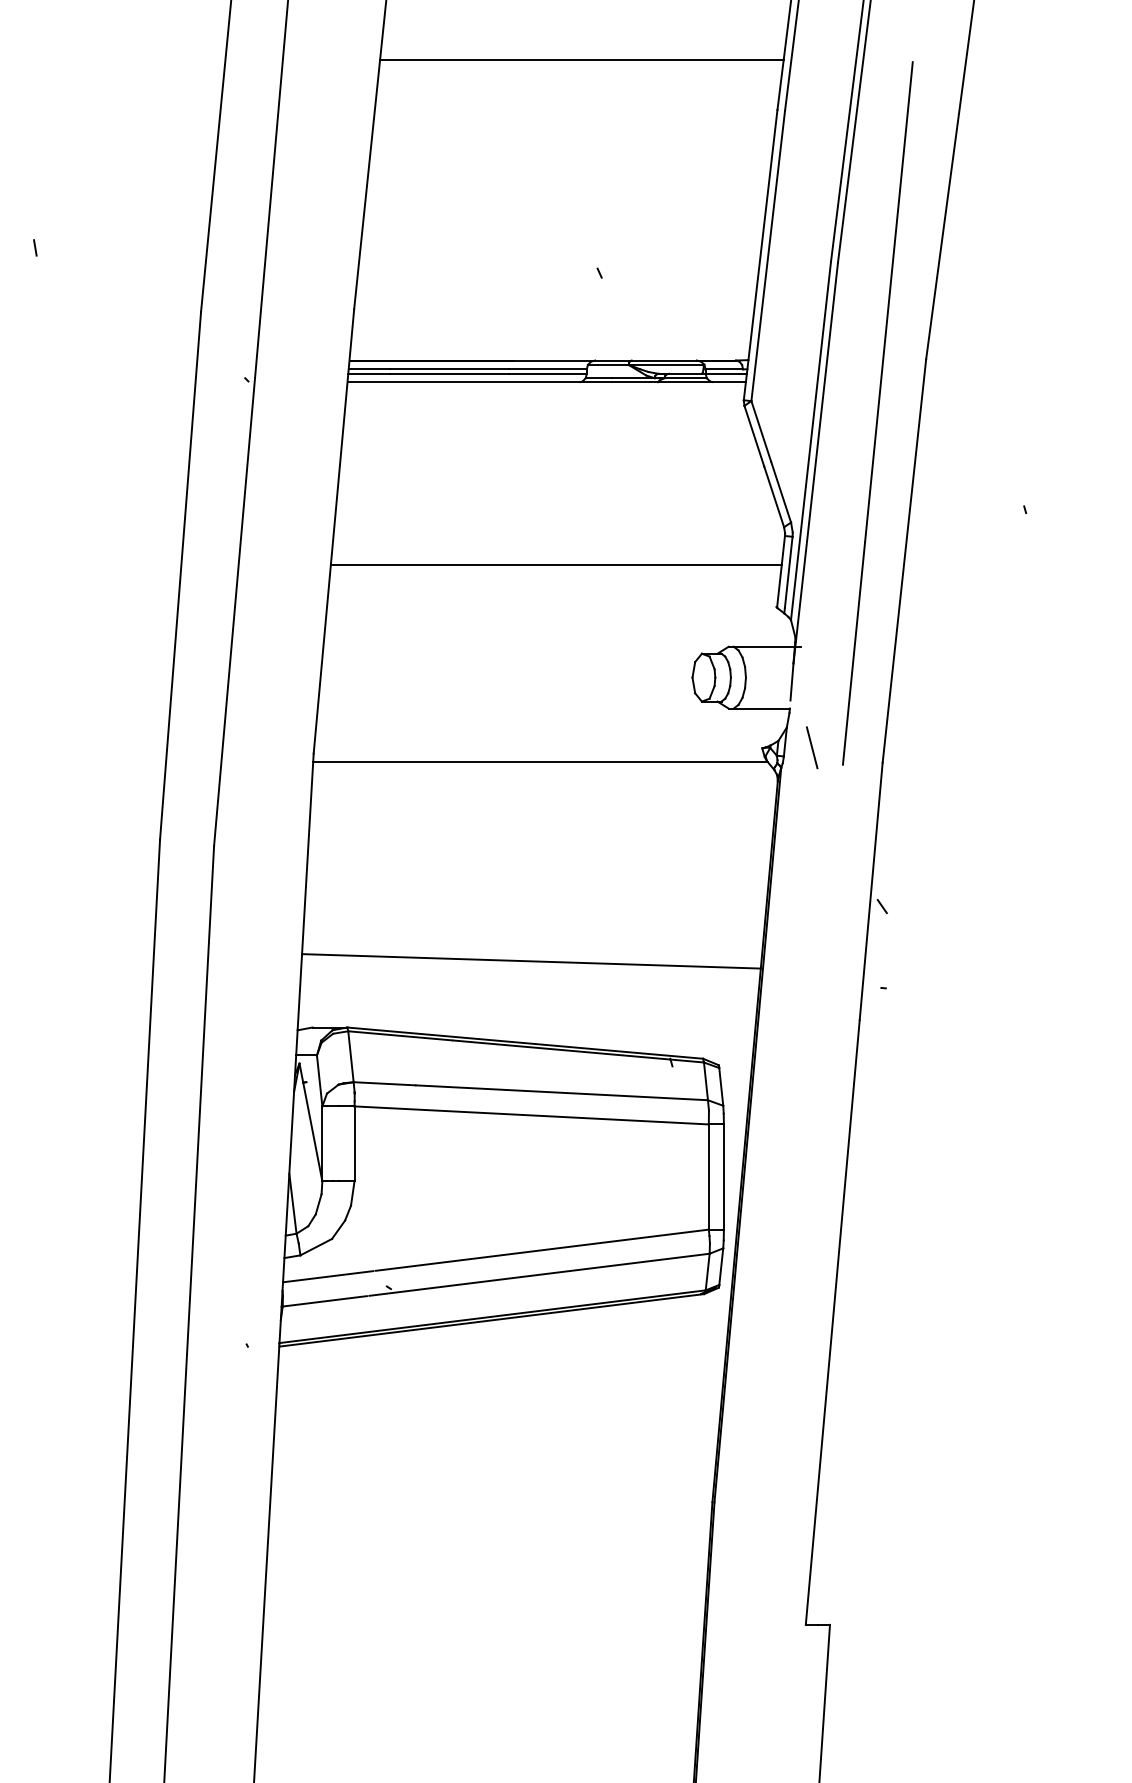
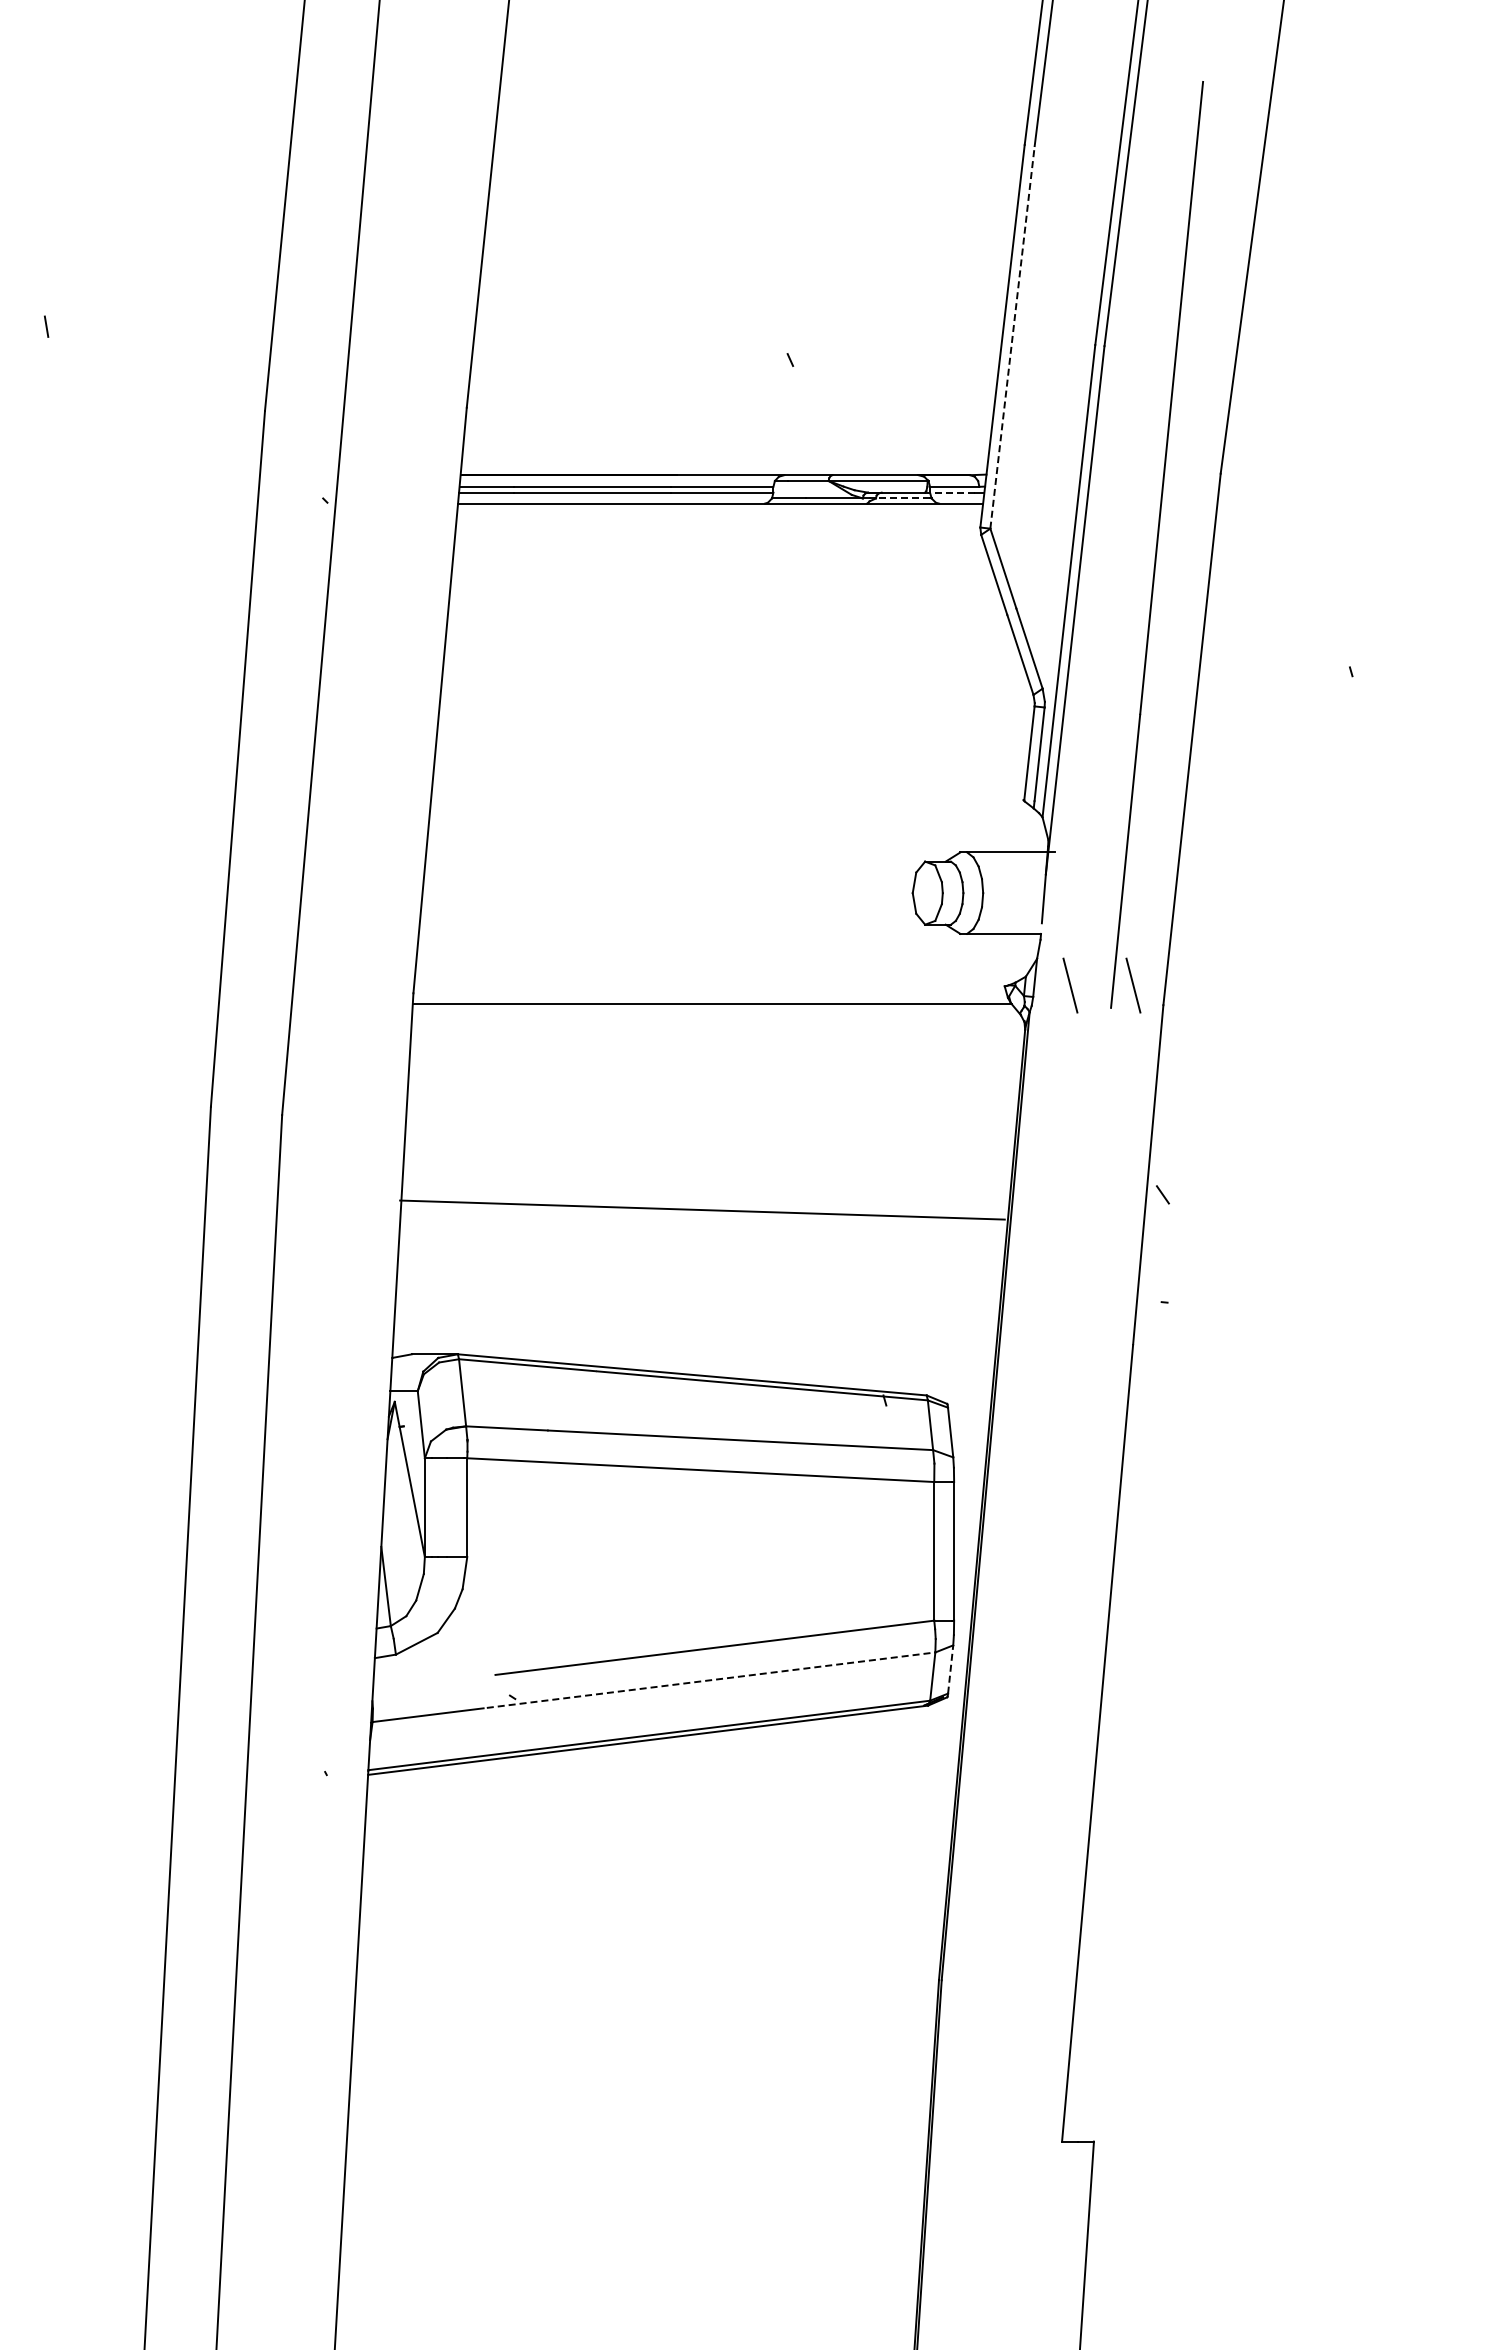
line: (581, 60) -> (766, 79), removed
line: (768, 256) -> (1012, 337), solid -> dashed
line: (721, 373) -> (951, 492), solid -> dashed
line: (684, 378) -> (902, 498), solid -> dashed
line: (556, 564) -> (733, 744), removed
line: (859, 747) -> (1133, 985), added
line: (531, 960) -> (702, 1209), moved
line: (721, 1266) -> (950, 1669), solid -> dashed
line: (539, 1275) -> (711, 1680), solid -> dashed
line: (328, 1276) -> (432, 1682), removed

